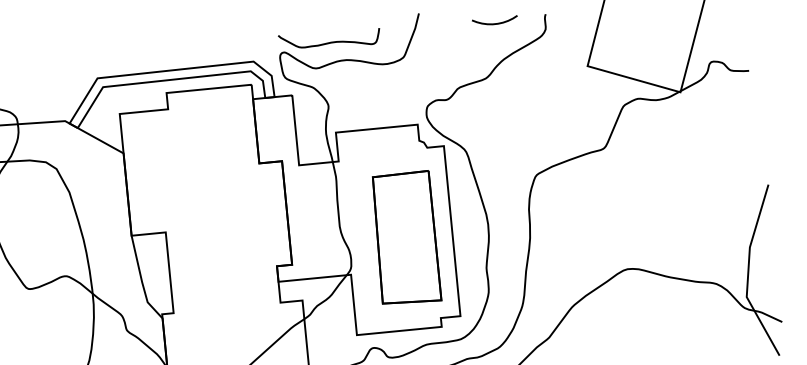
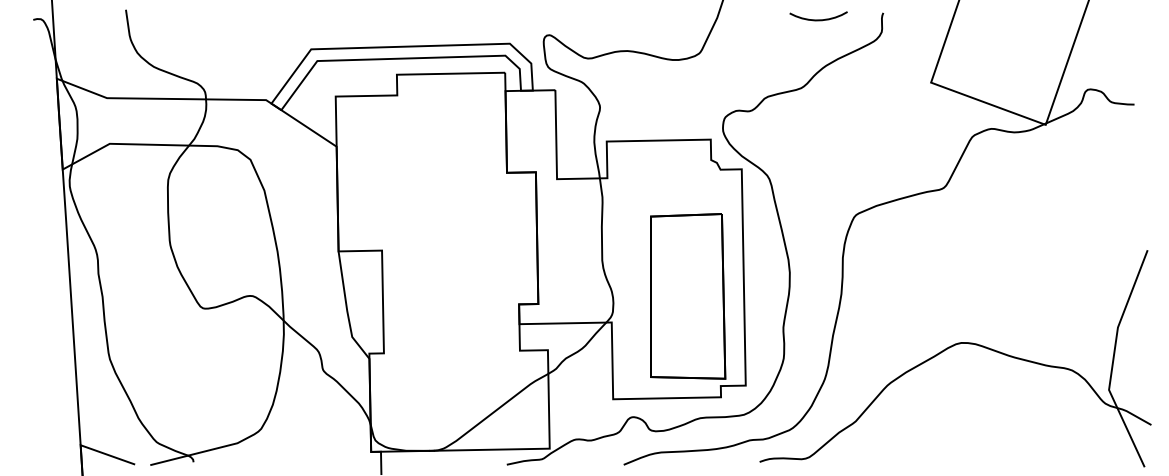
curve: (329, 42) -> (607, 26), removed
part: (407, 237) -> (688, 296), moved

